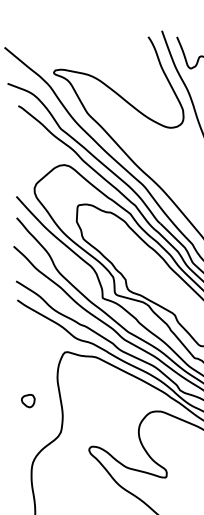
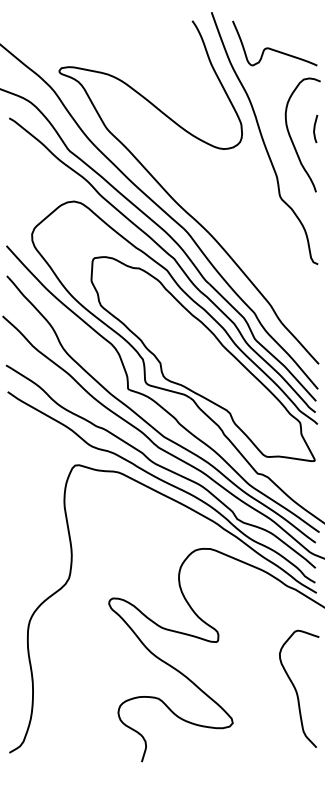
part: (28, 400) -> (23, 533), removed

